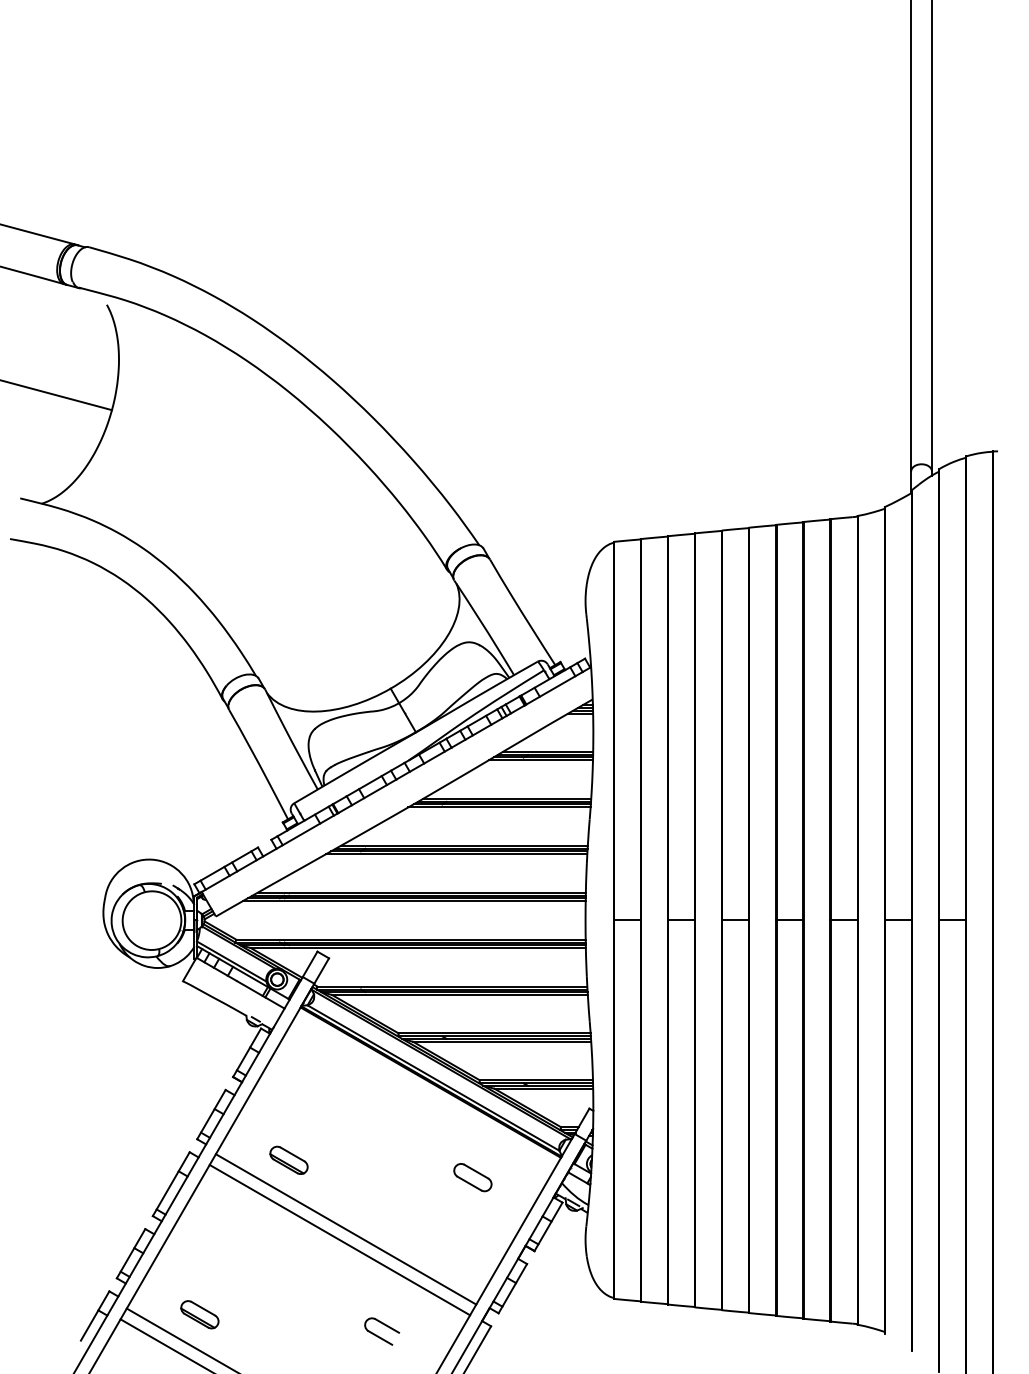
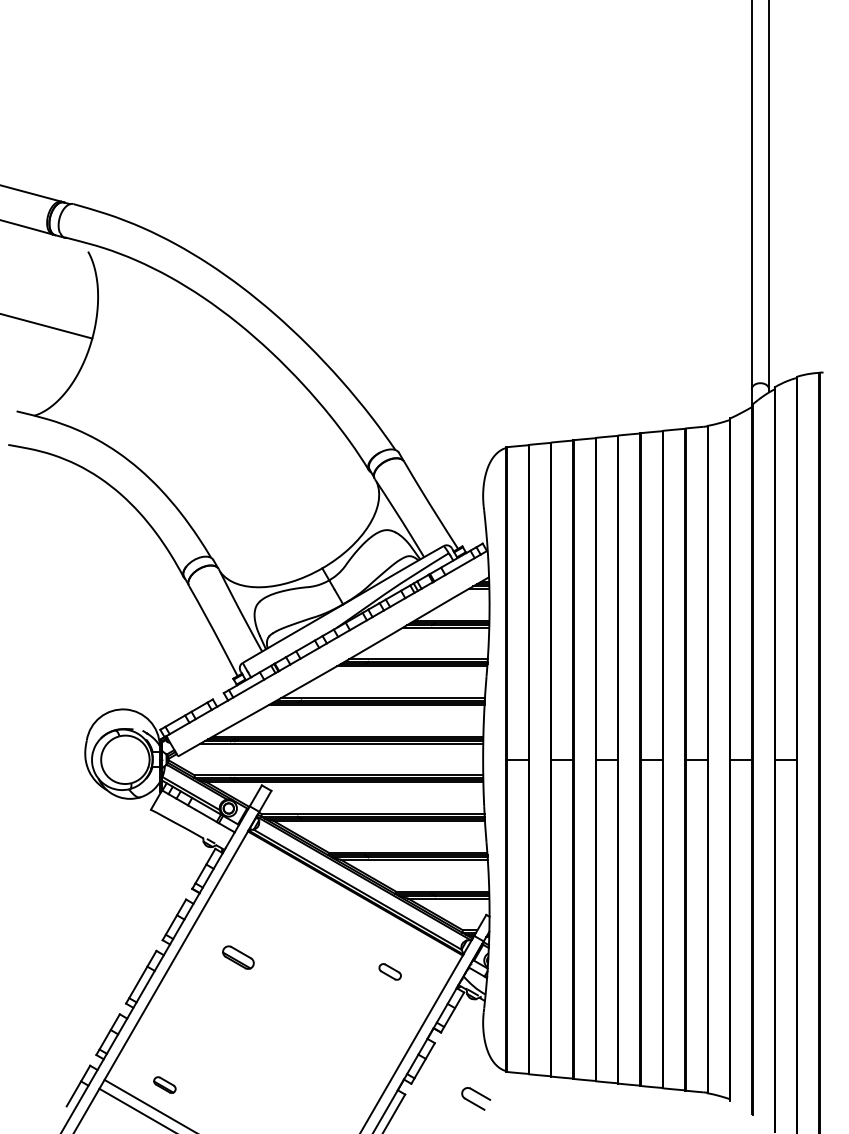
part: (472, 1177) -> (389, 971), size x0.7
line: (345, 1229) -> (285, 1014), removed
line: (339, 1239) -> (280, 1022), removed
part: (199, 1314) -> (164, 1084), size x0.7
part: (382, 1331) -> (476, 1098), moved

